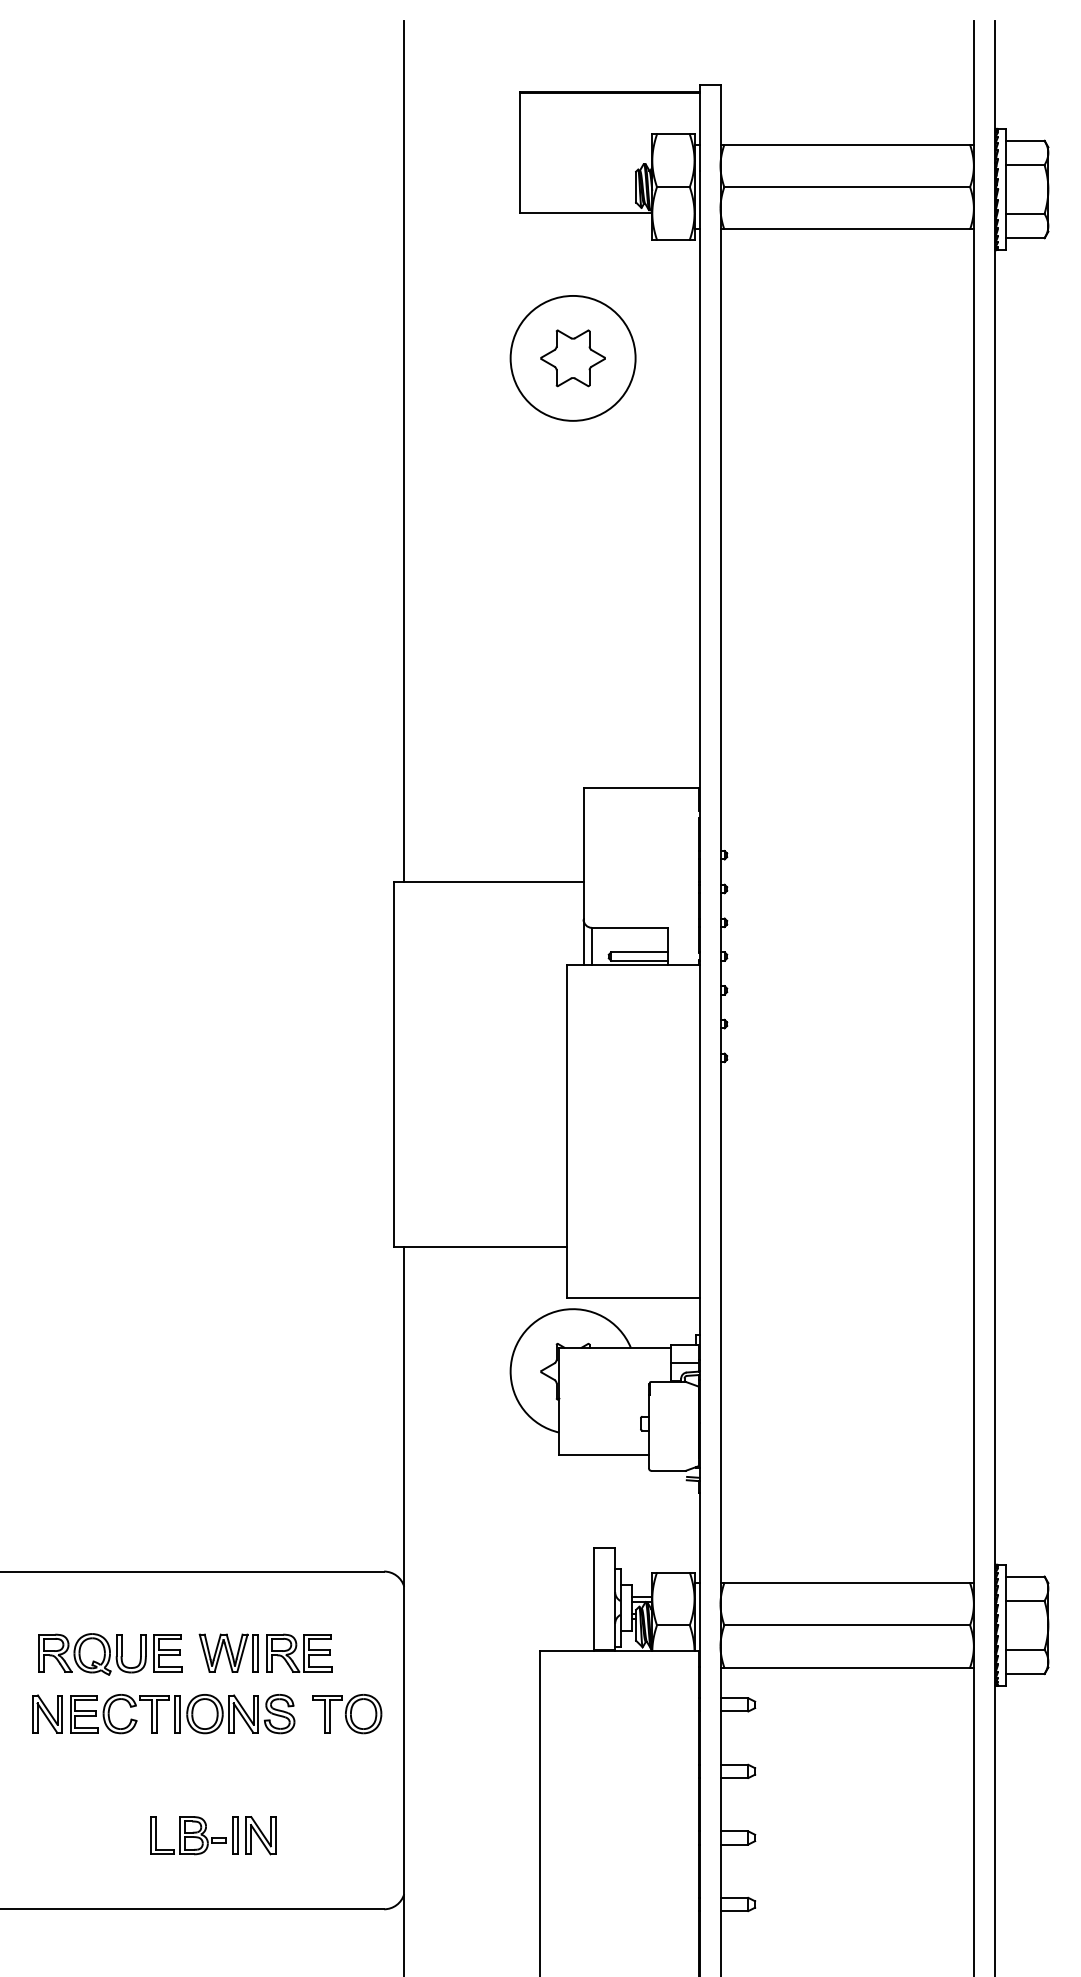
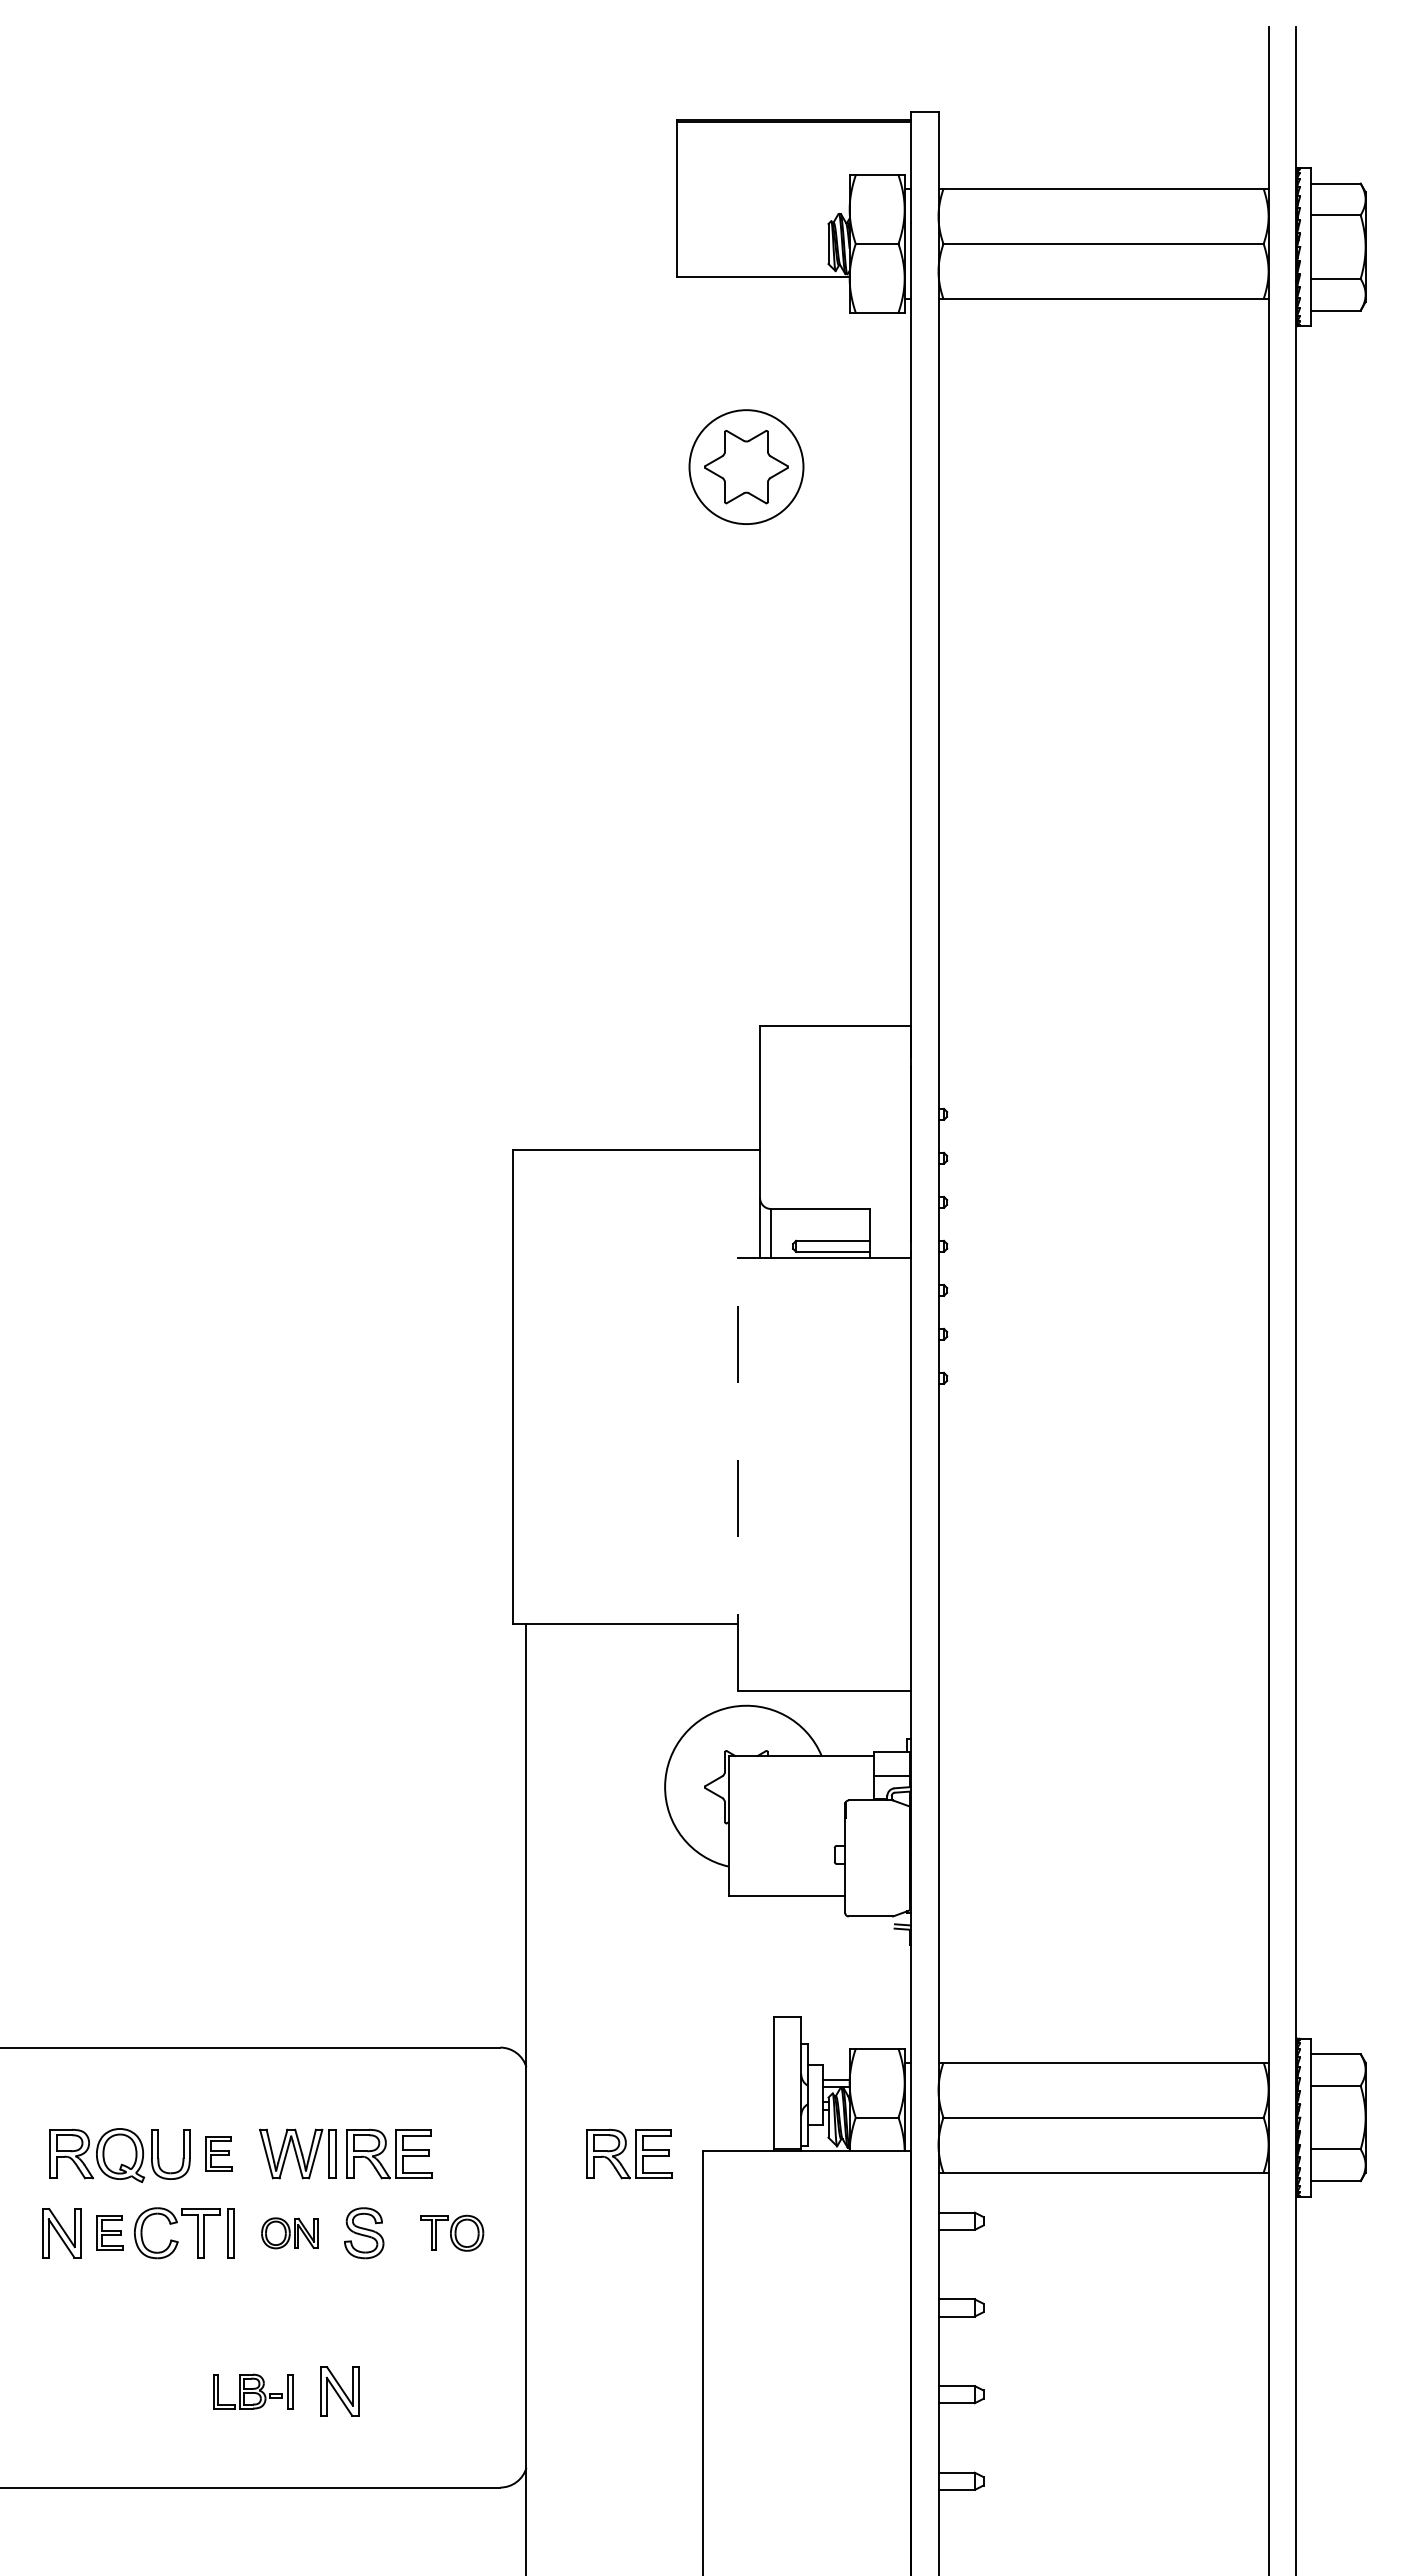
circle: (573, 357) -> (746, 466), size x0.7
line: (404, 451) -> (526, 588), removed
line: (566, 1131) -> (738, 1474), solid -> dashed
part: (167, 1652) -> (218, 2153), size x0.7
part: (483, 1653) -> (629, 2154), added
part: (84, 1714) -> (109, 2233), size x0.7
part: (222, 1714) -> (289, 2233), size x0.6
part: (346, 1714) -> (451, 2233), size x0.7
part: (194, 1835) -> (253, 2391), size x0.7

